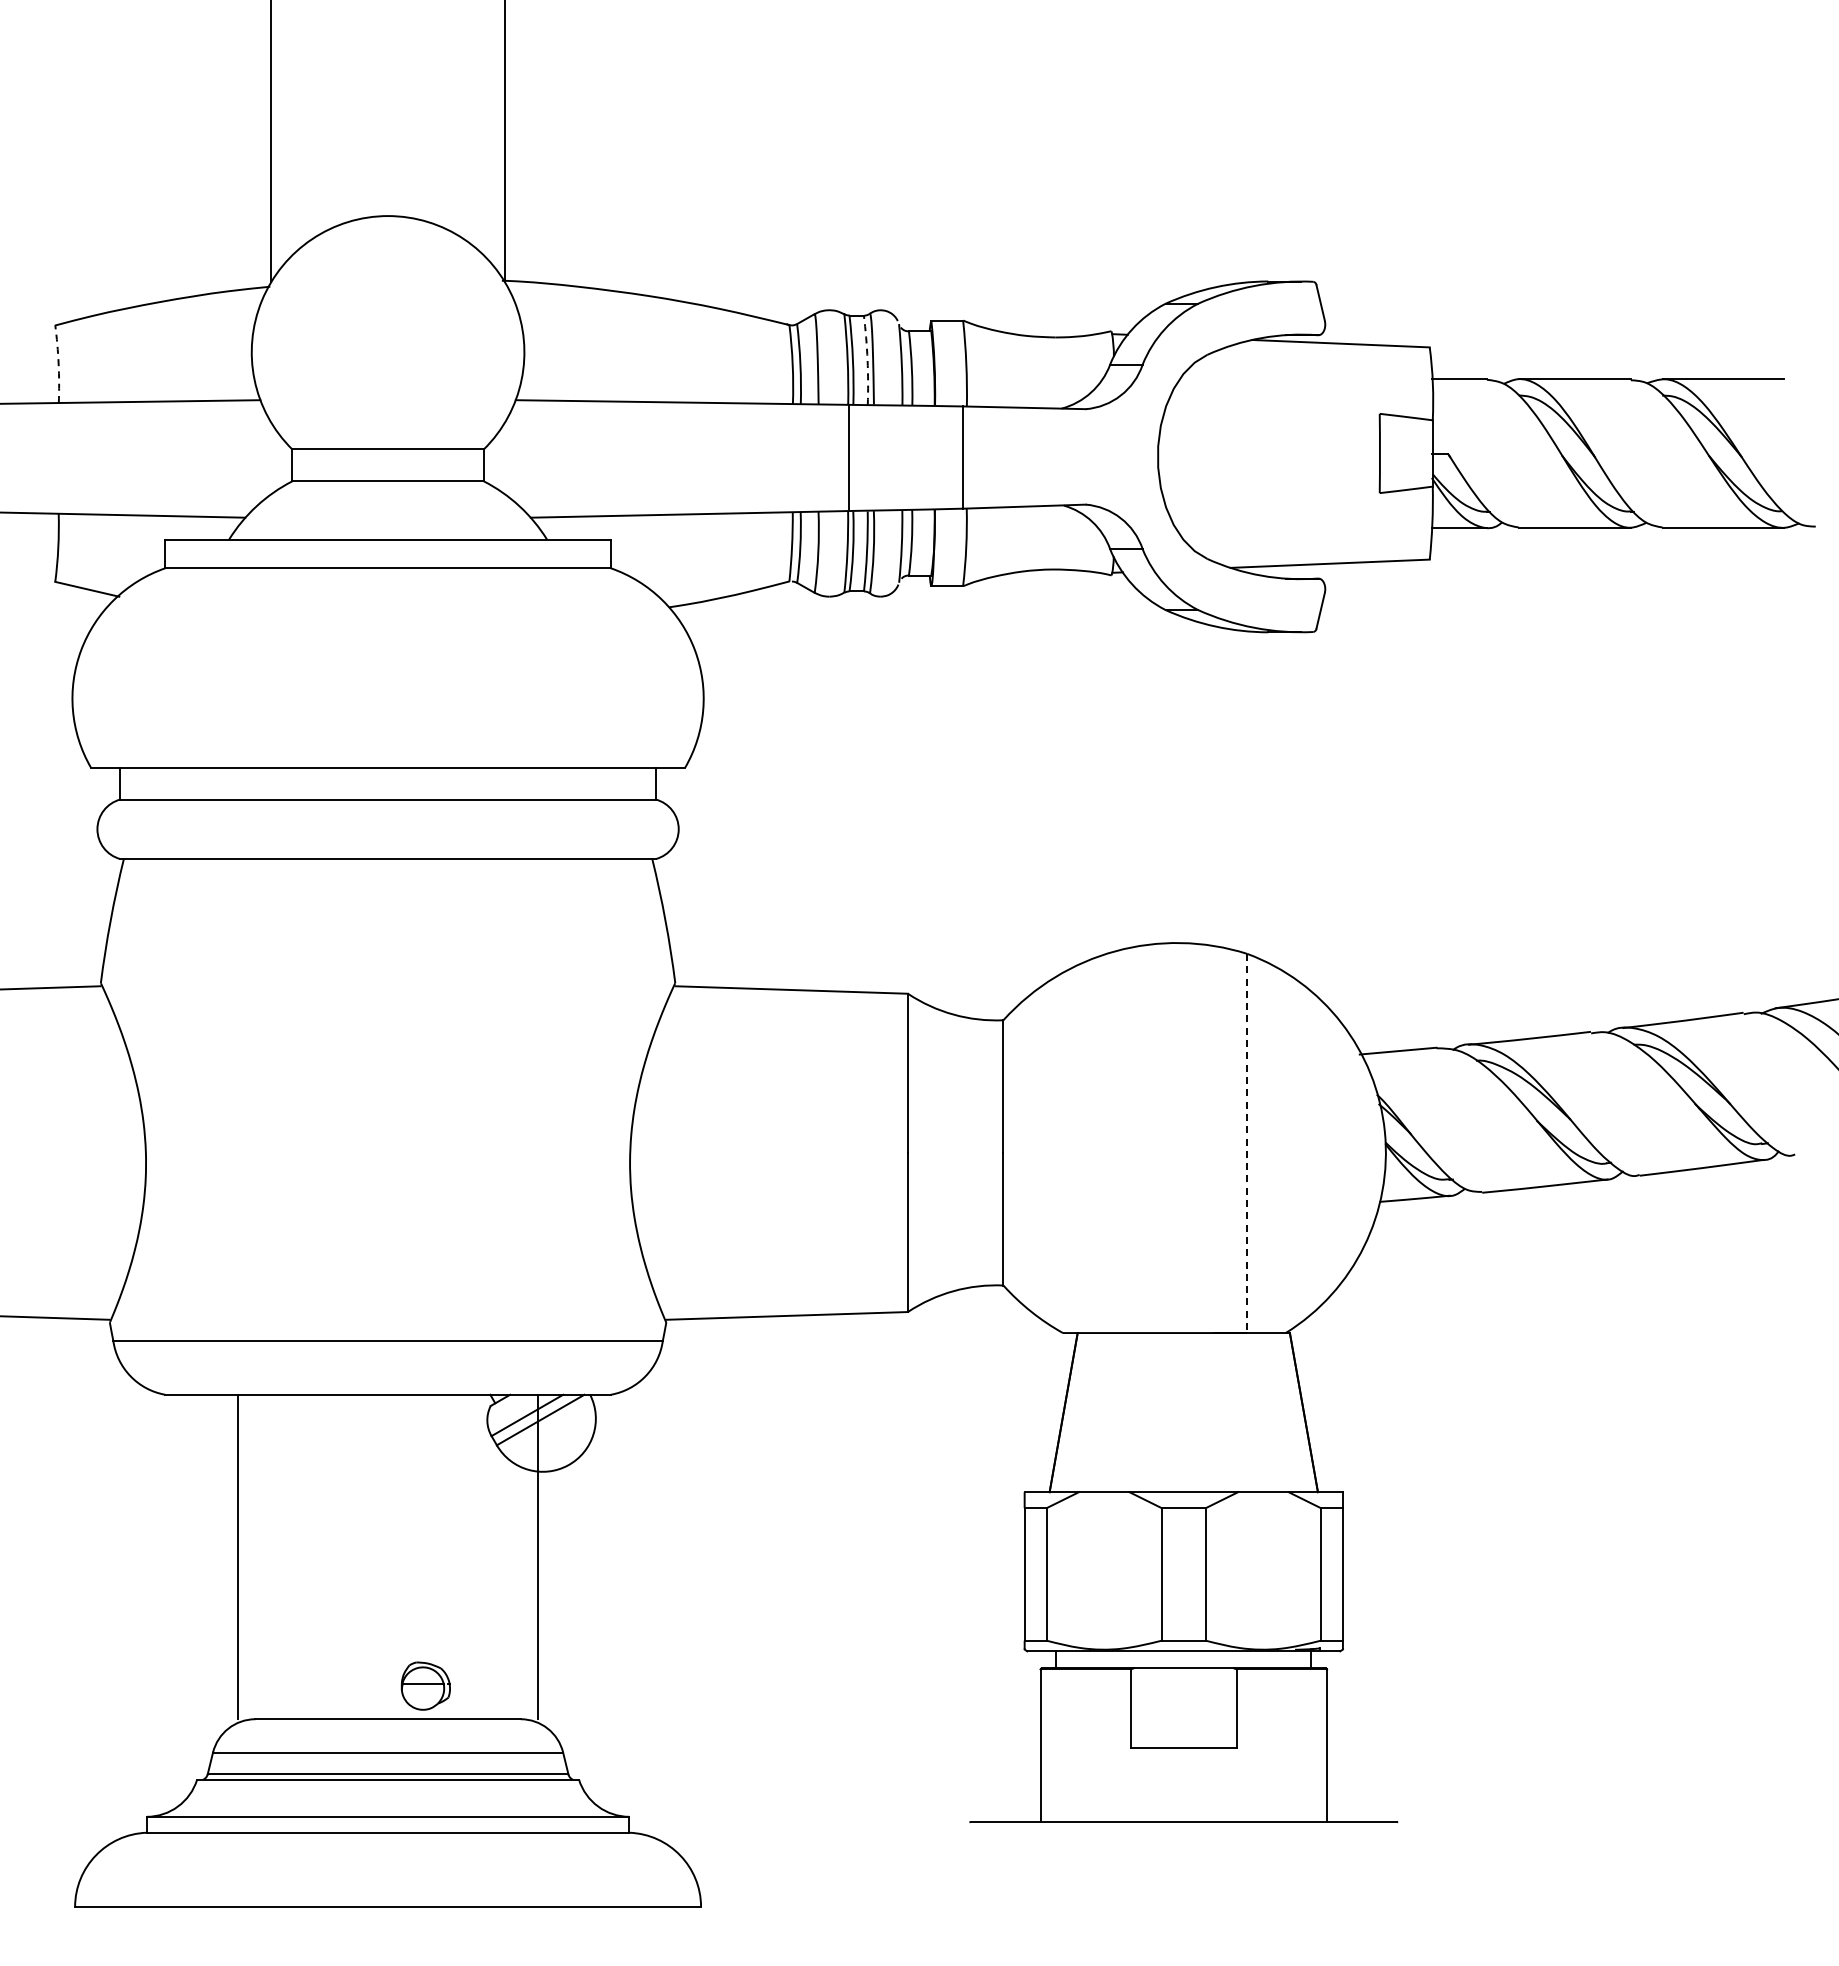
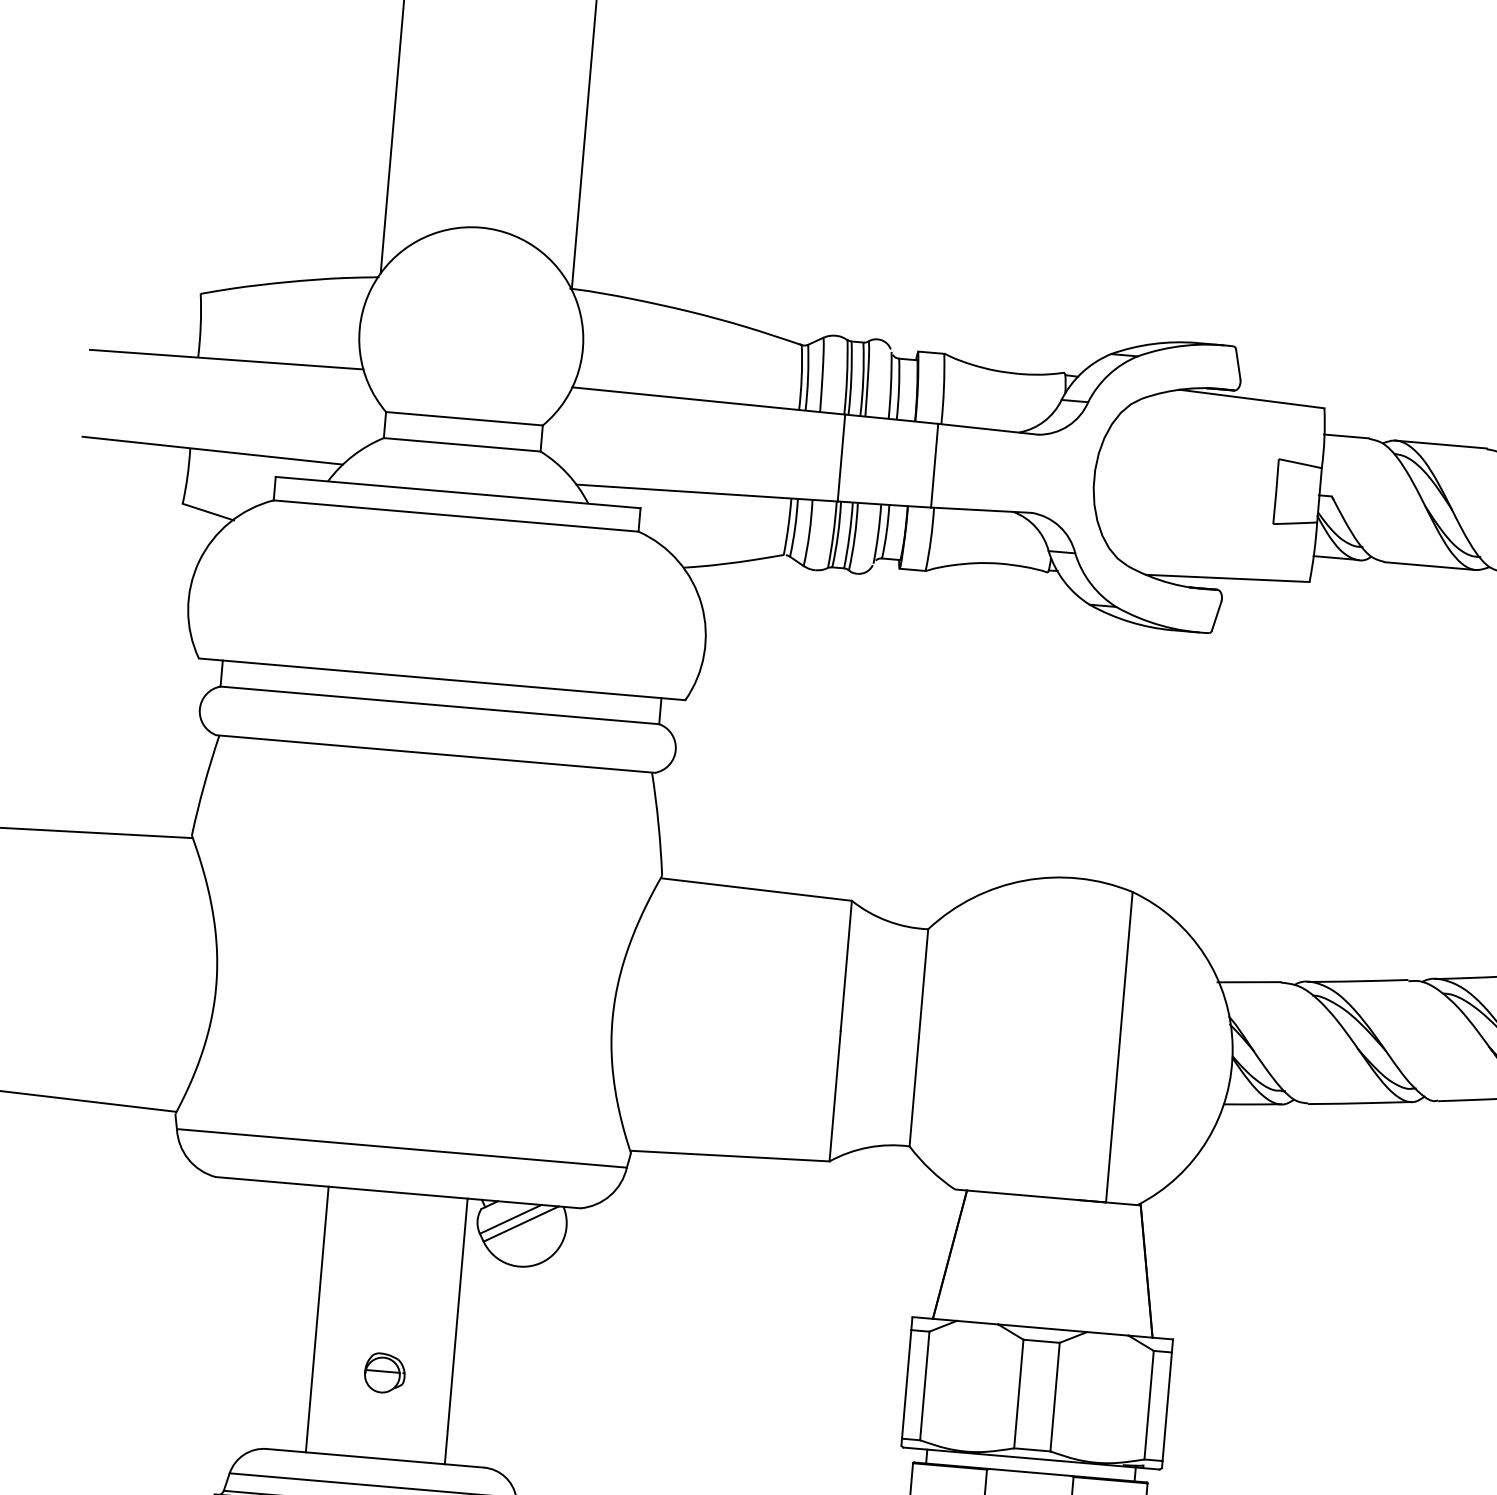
arc: (867, 360) -> (863, 379), dashed -> solid
arc: (58, 364) -> (200, 326), dashed -> solid
line: (1247, 1143) -> (1119, 1047), dashed -> solid
line: (238, 1556) -> (317, 1319), moved
line: (537, 1556) -> (455, 1330), moved
part: (425, 1685) -> (384, 1372), moved

